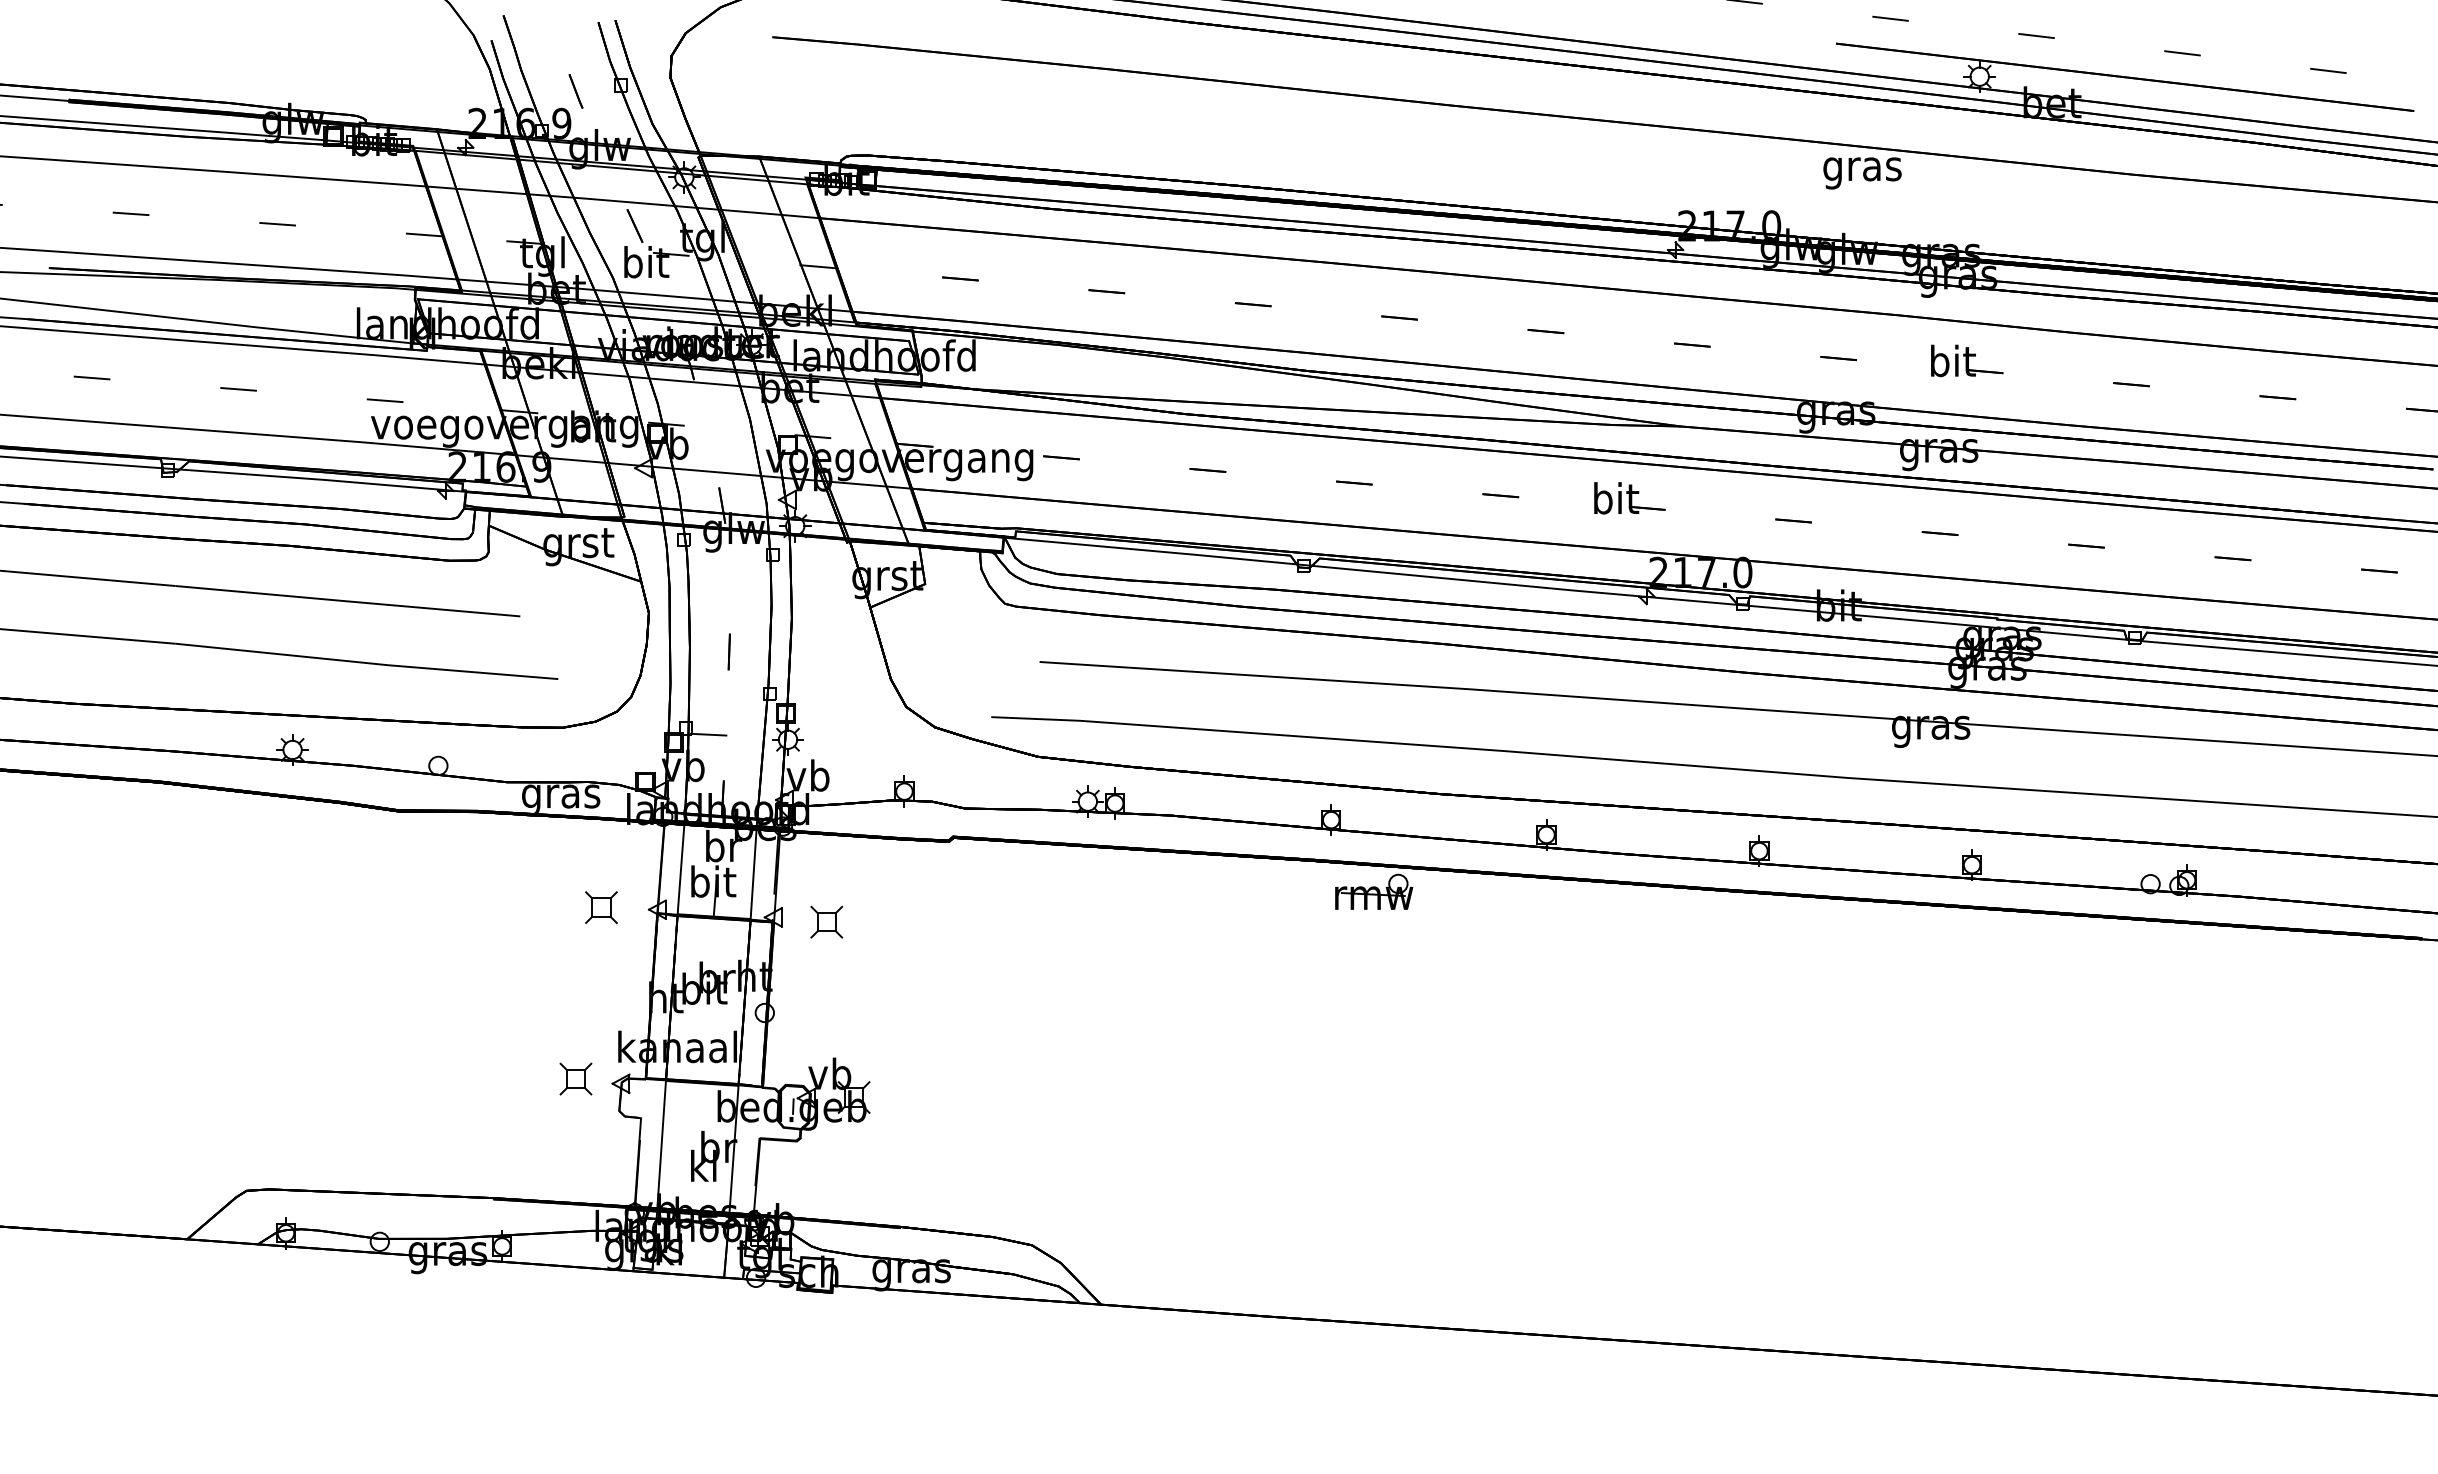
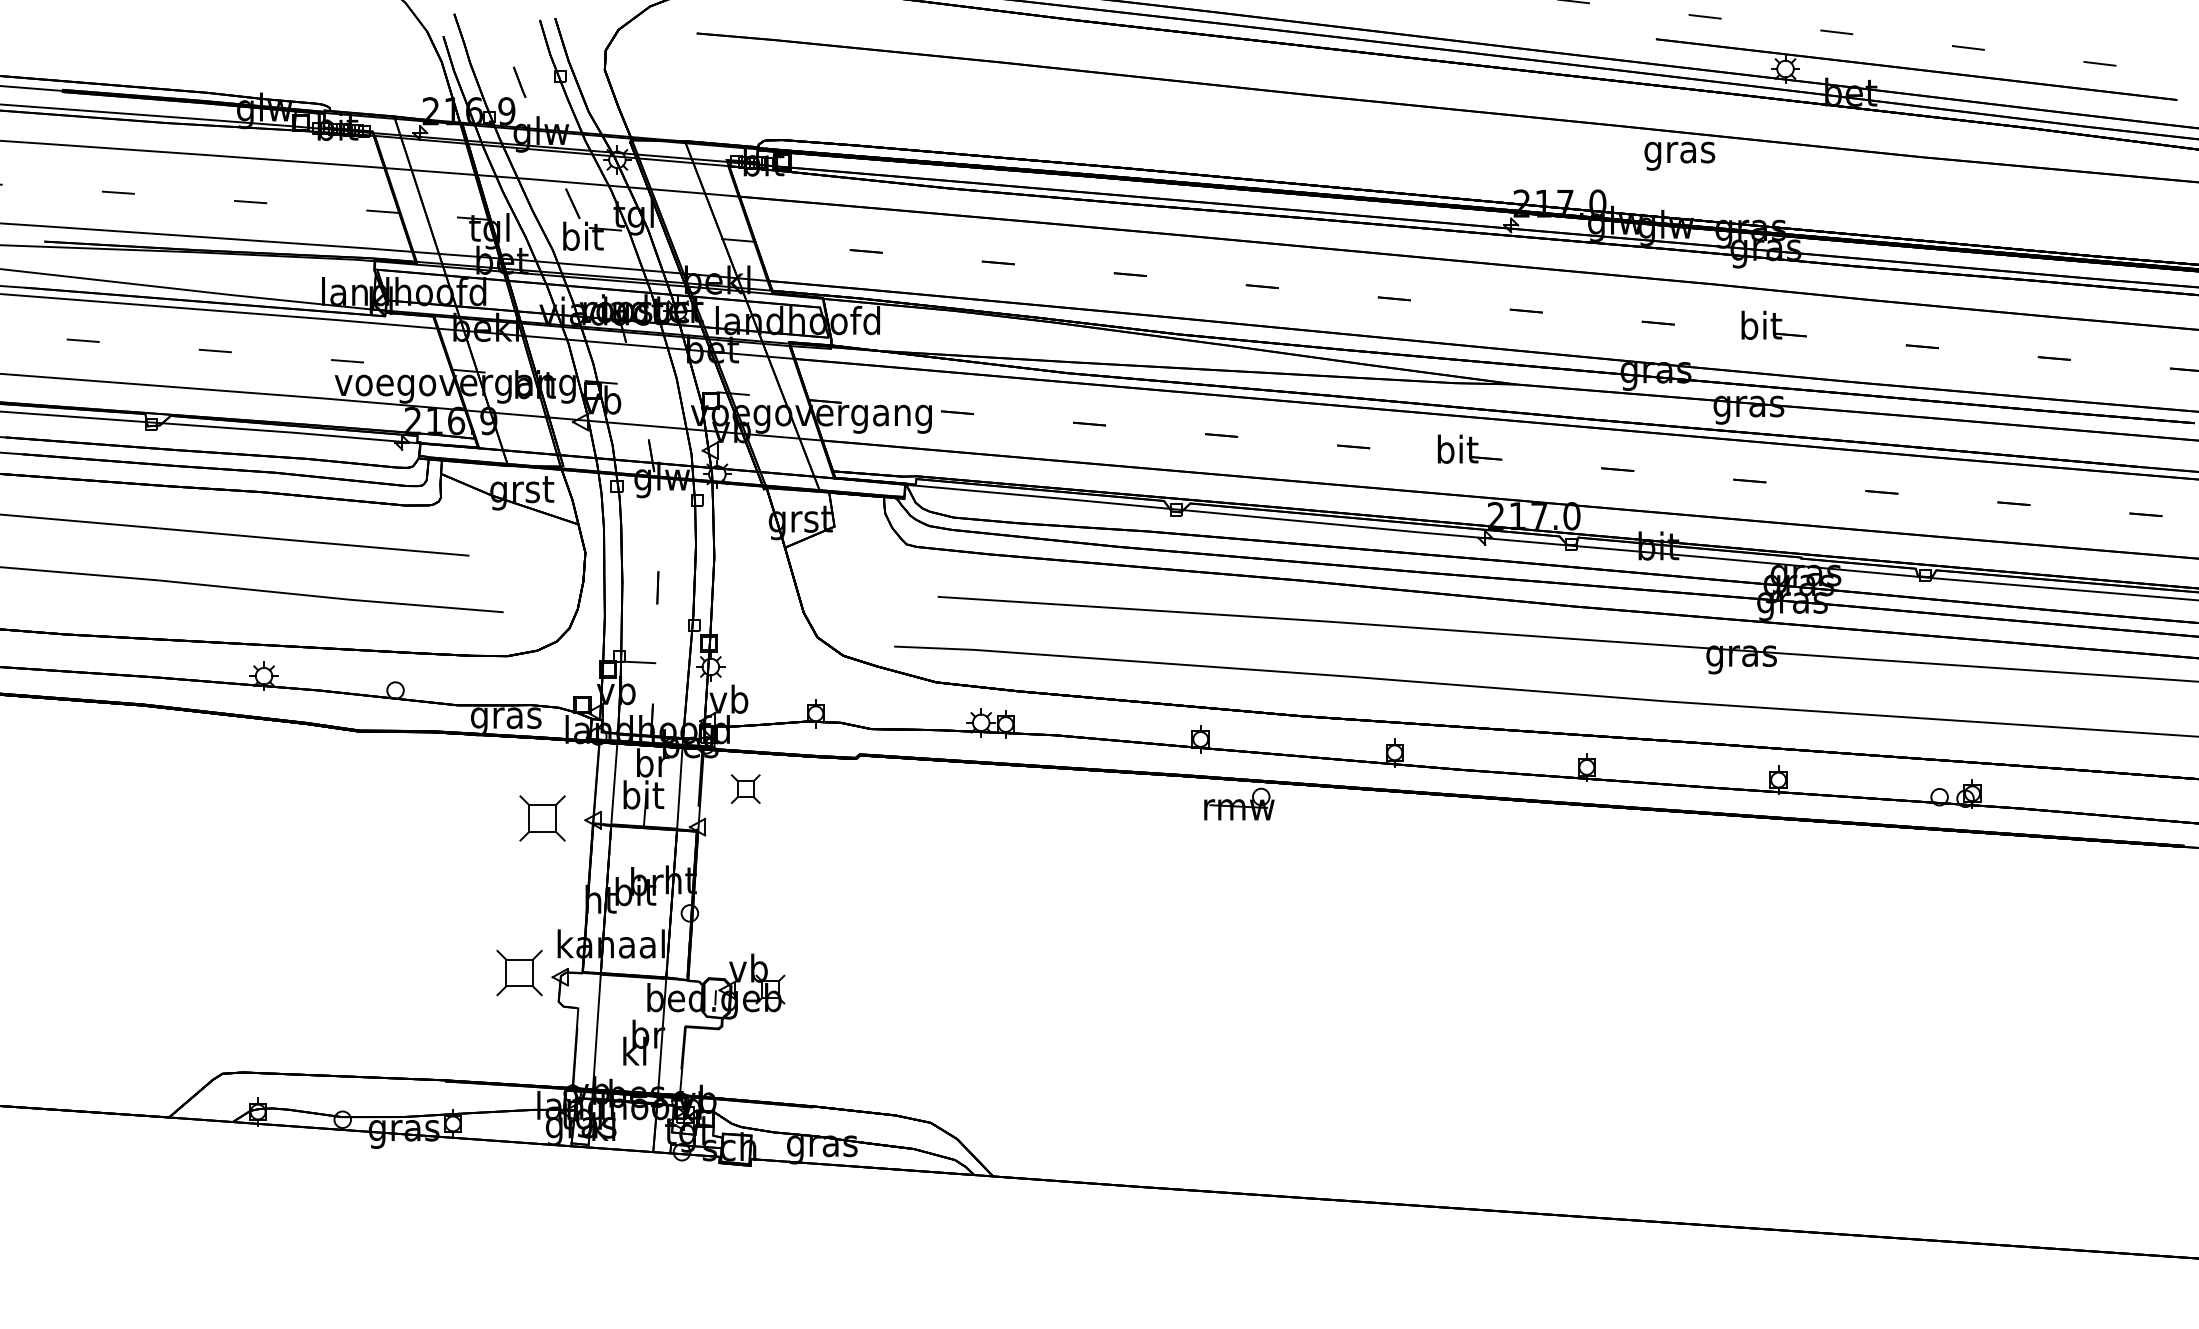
part: (601, 907) -> (542, 818), size x1.6
part: (826, 921) -> (745, 788), moved
part: (575, 1078) -> (519, 972), size x1.6

